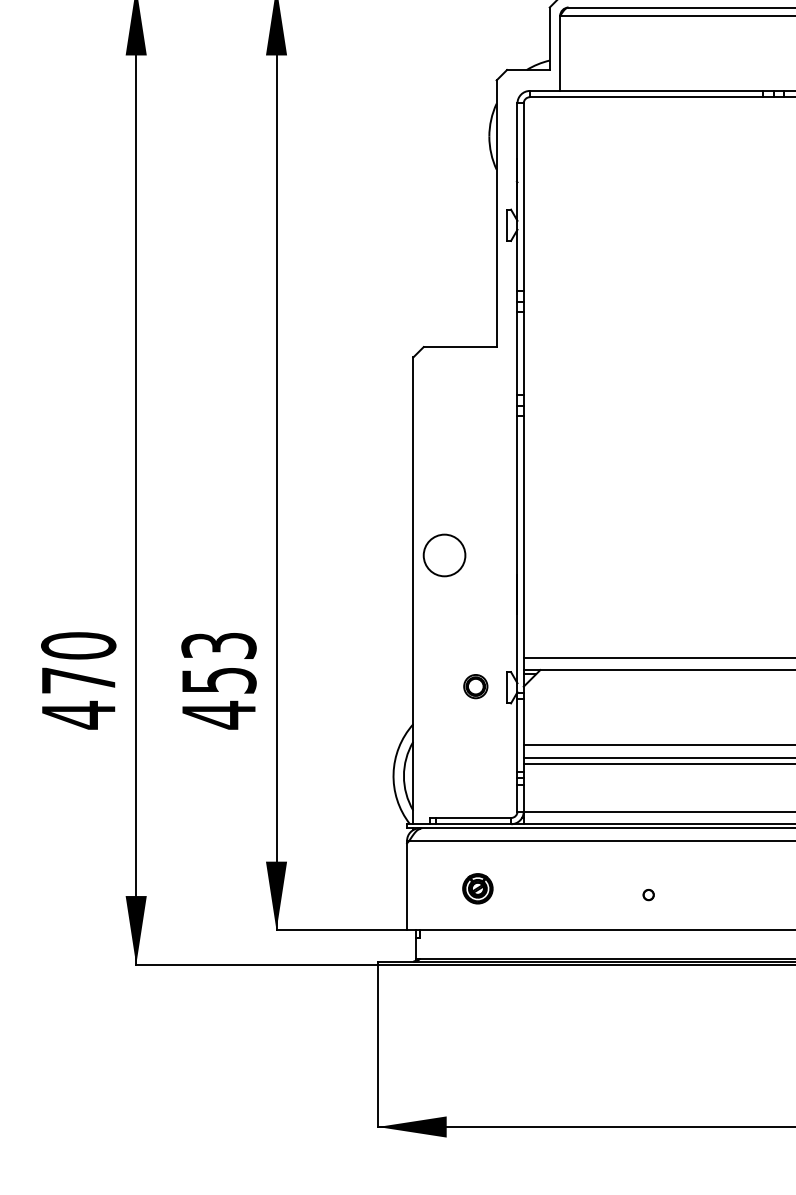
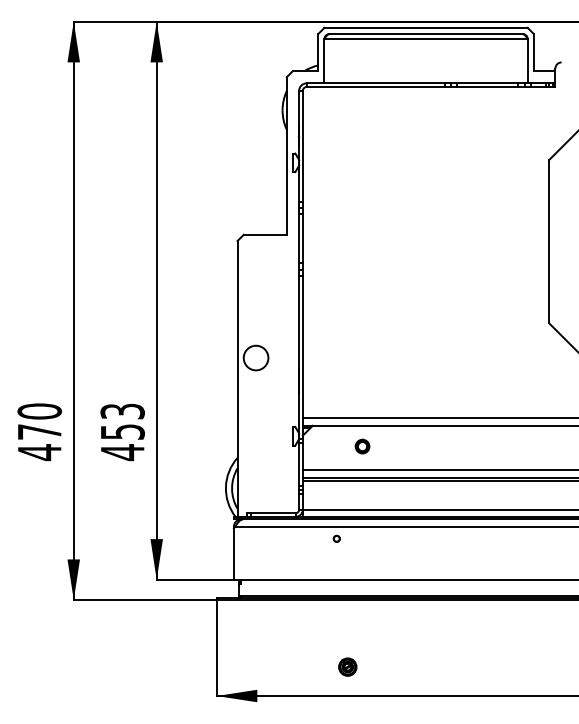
part: (475, 686) -> (362, 446), moved
part: (477, 887) -> (347, 666), moved
part: (648, 894) -> (336, 538), moved

